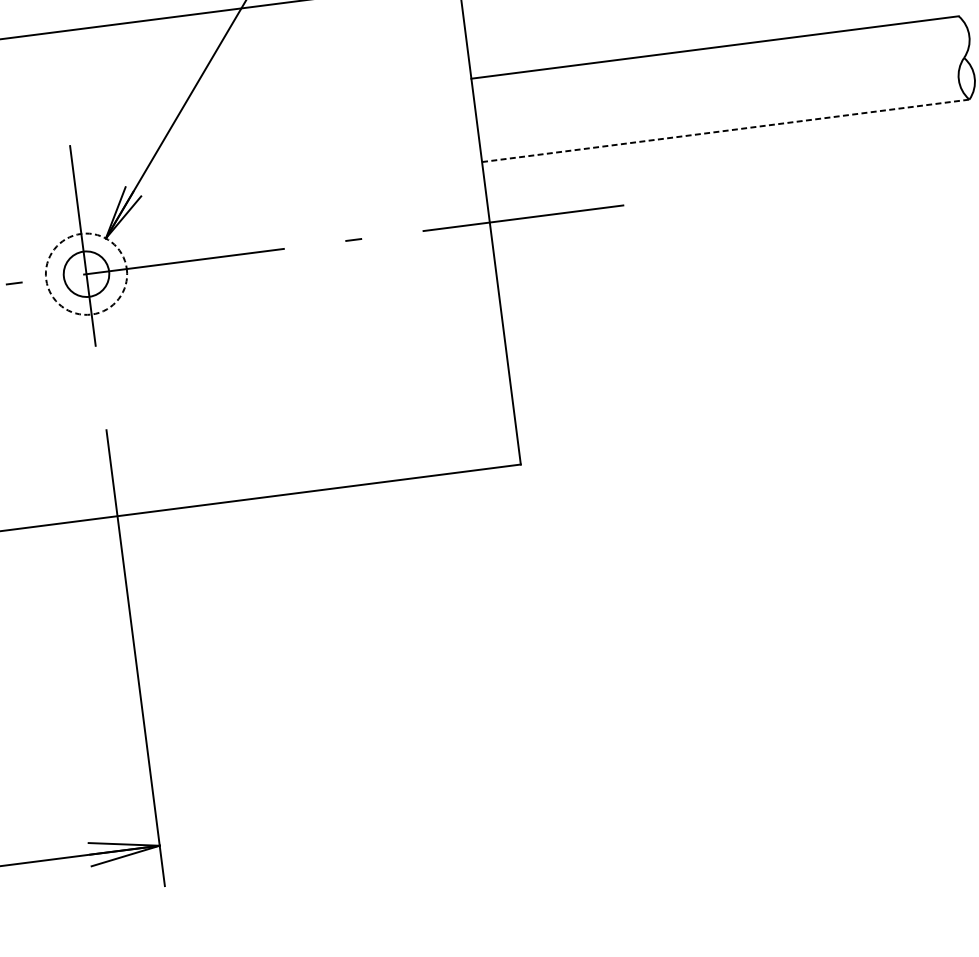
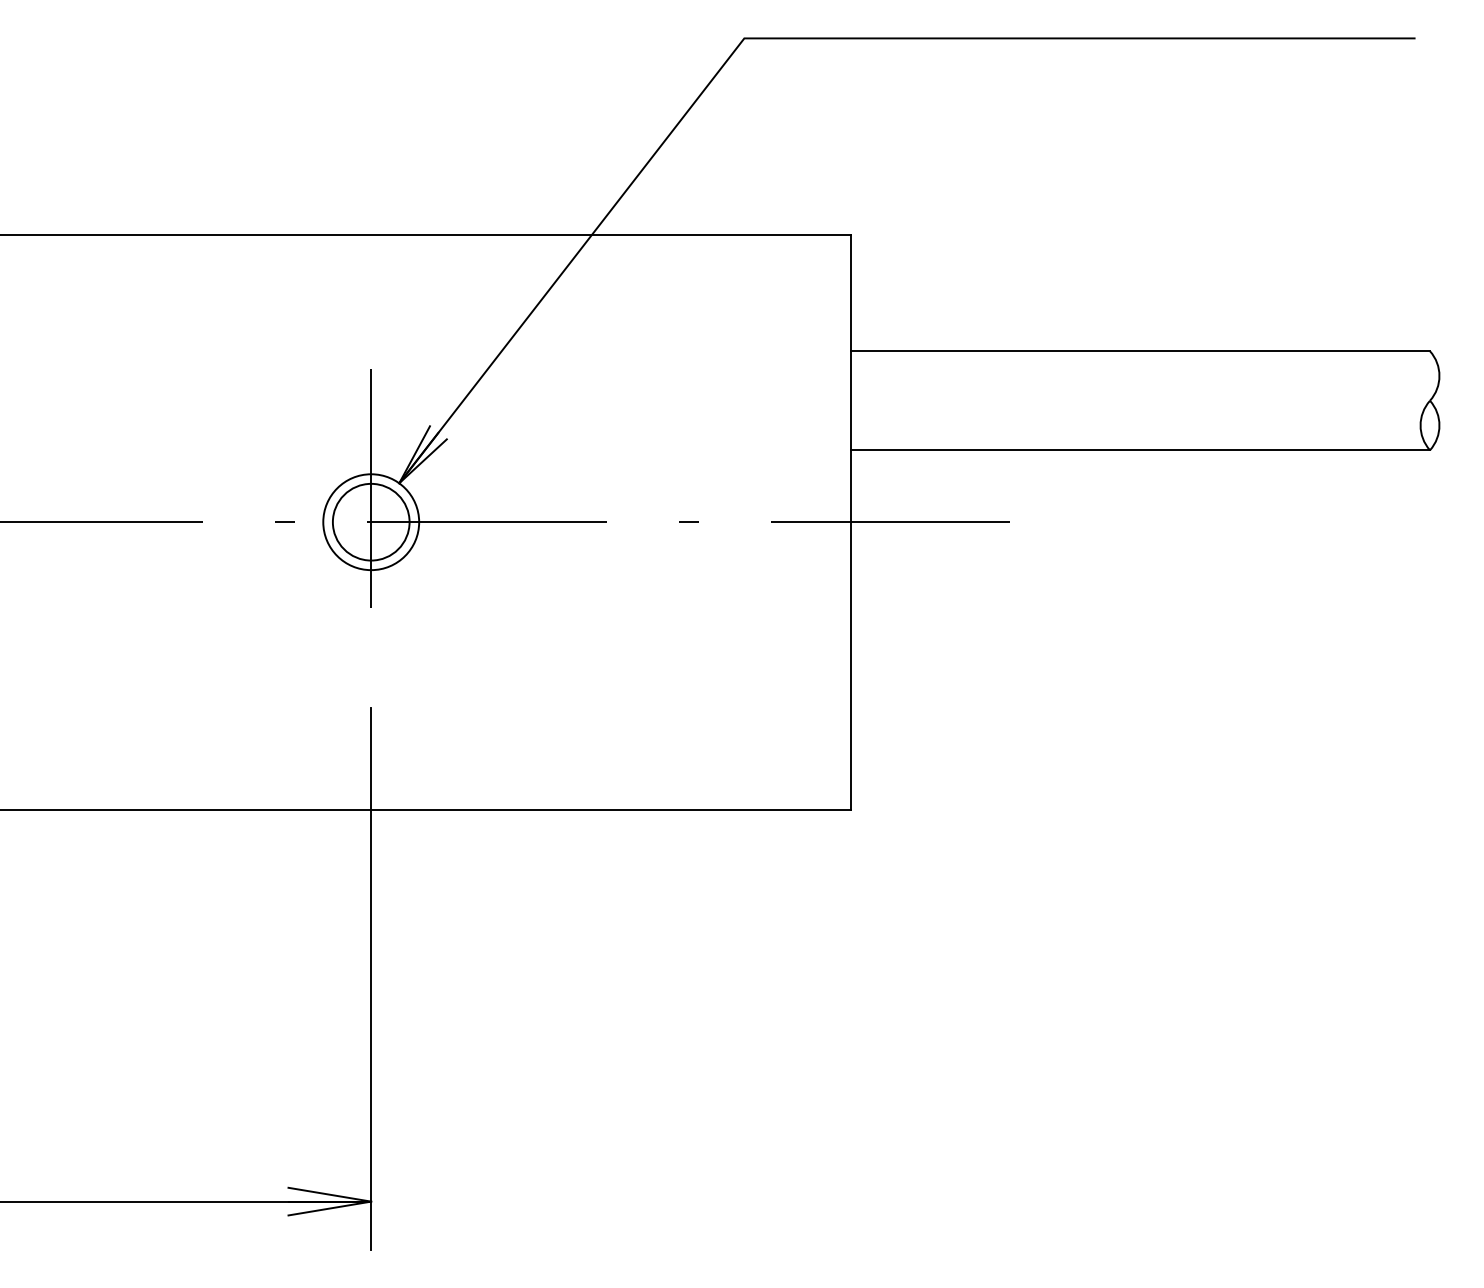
line: (725, 130) -> (1140, 450), dashed -> solid
circle: (85, 273) -> (370, 521), size x1.43
circle: (86, 274) -> (371, 522), dashed -> solid

